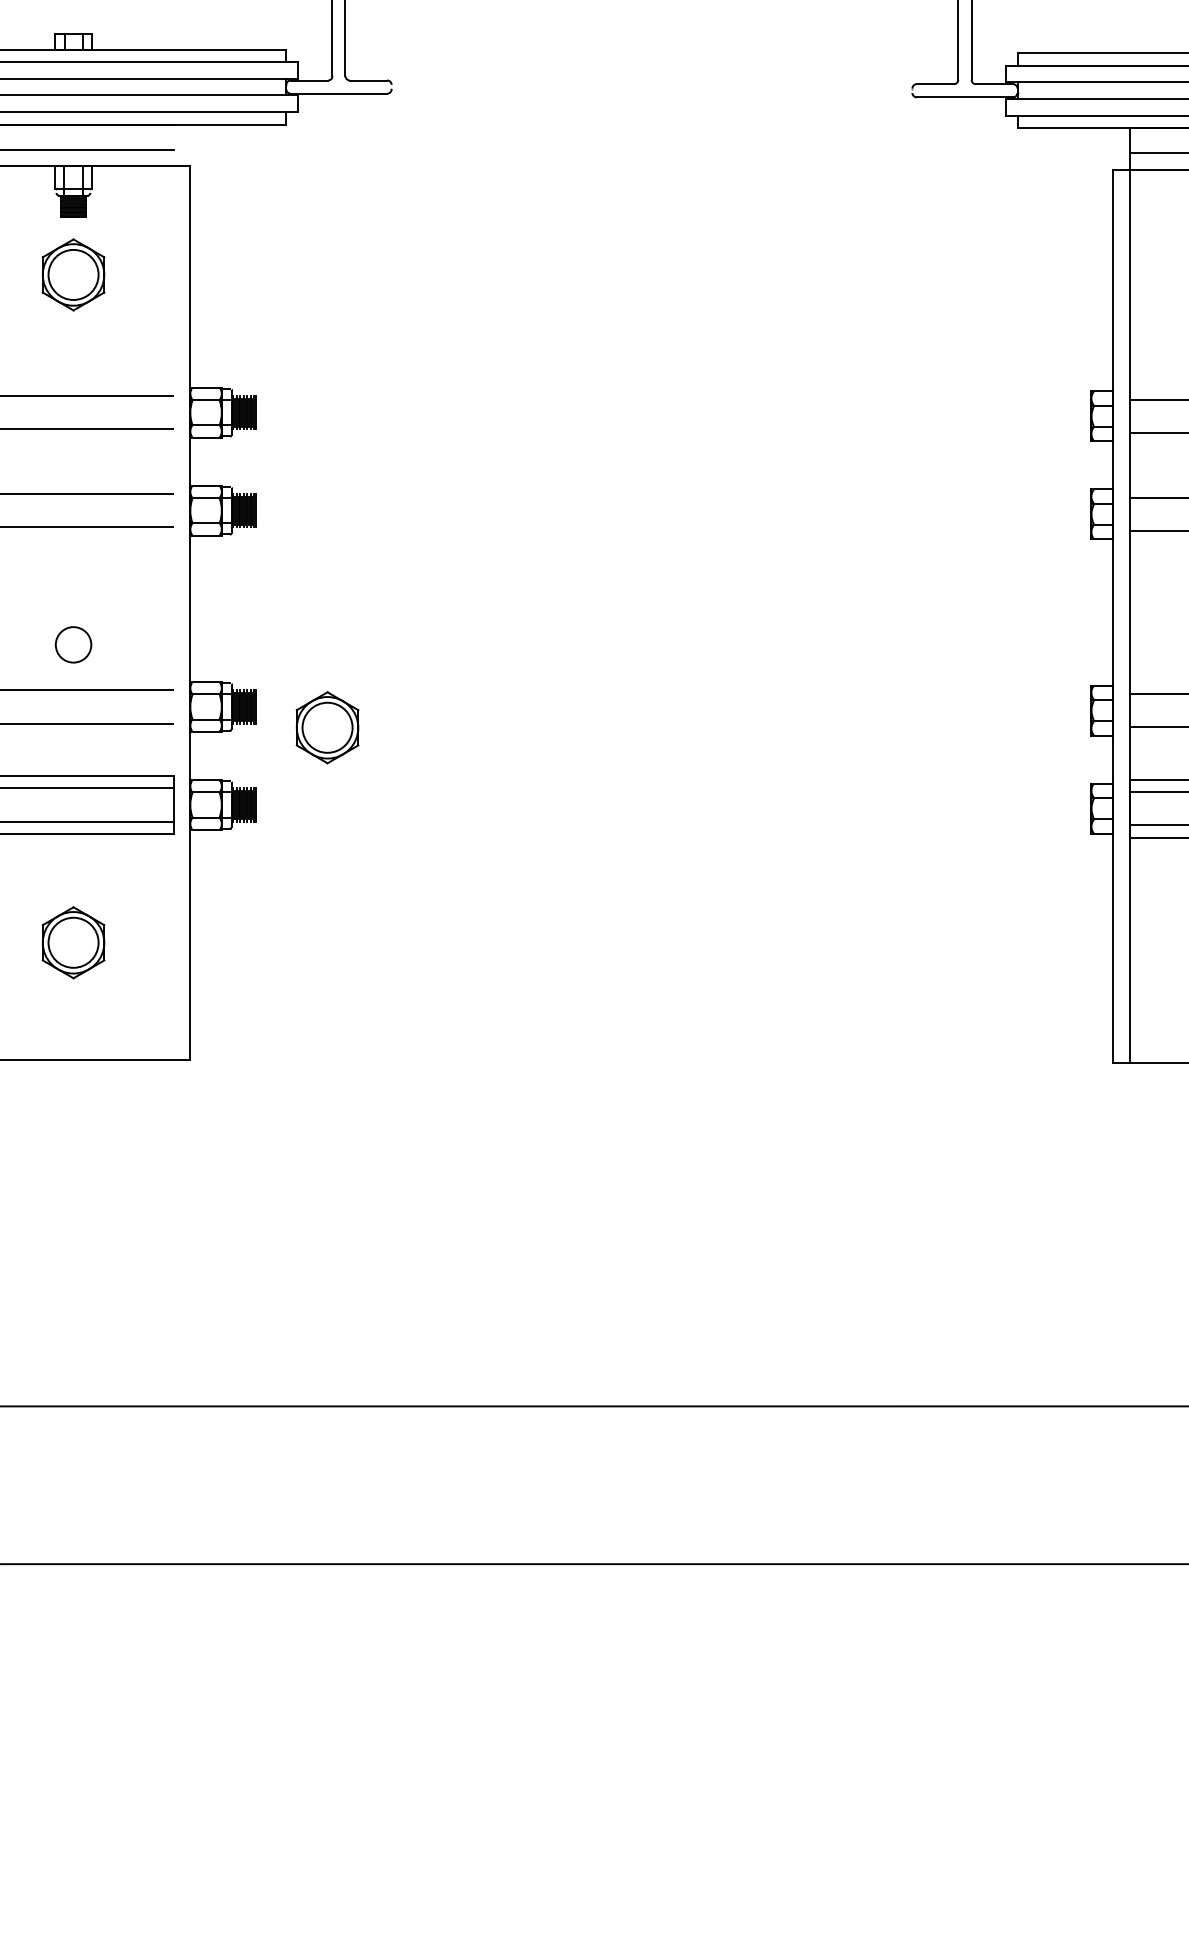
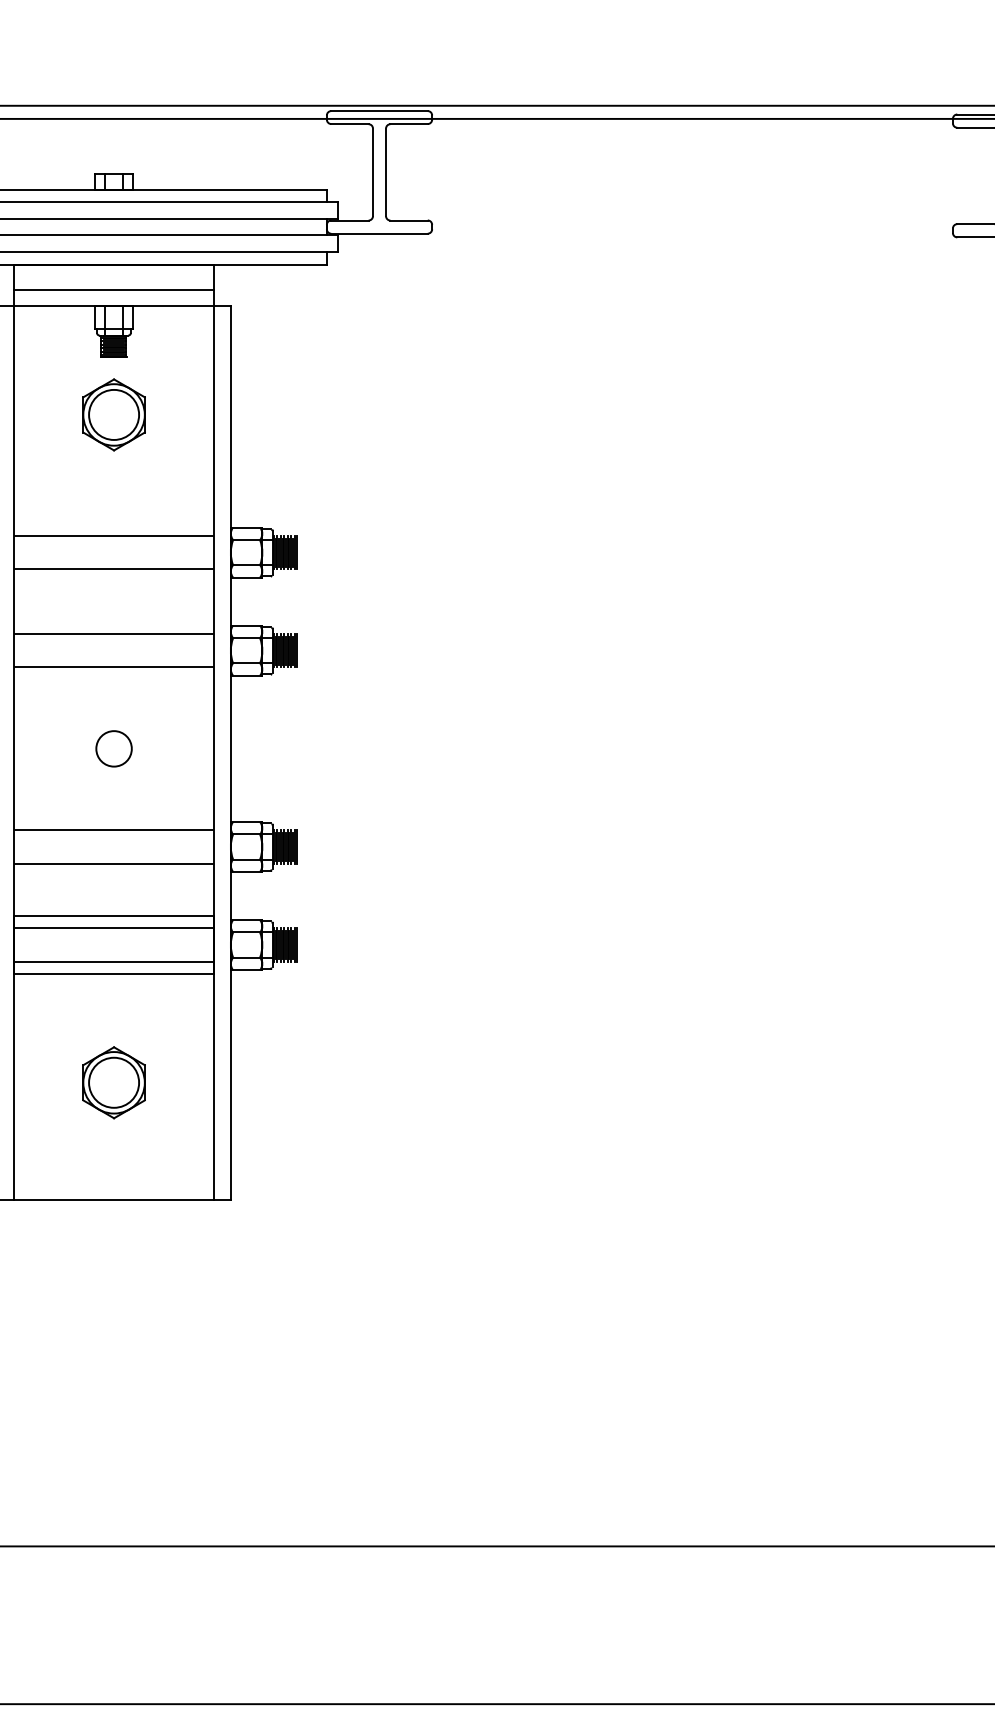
line: (173, 591) -> (214, 731), added
circle: (73, 644) -> (114, 748), moved
part: (327, 727) -> (368, 867), removed

